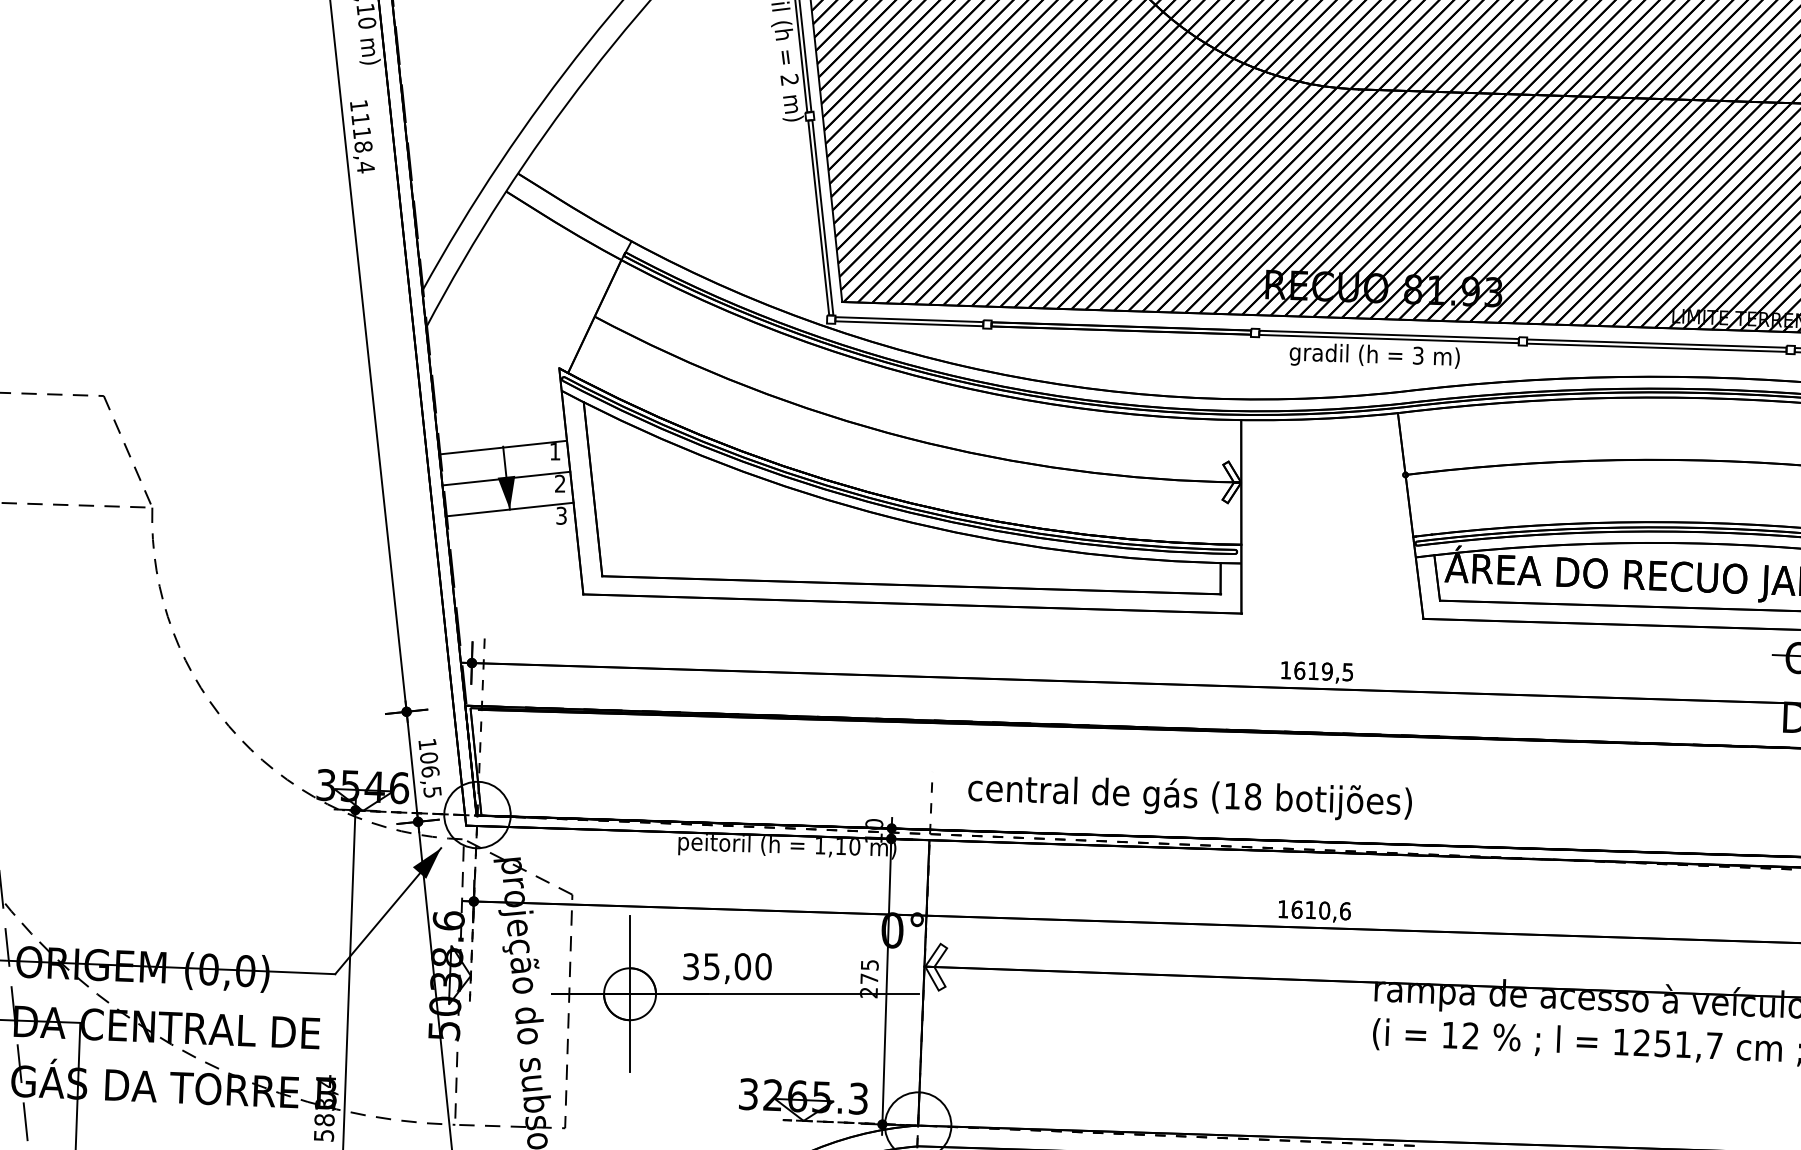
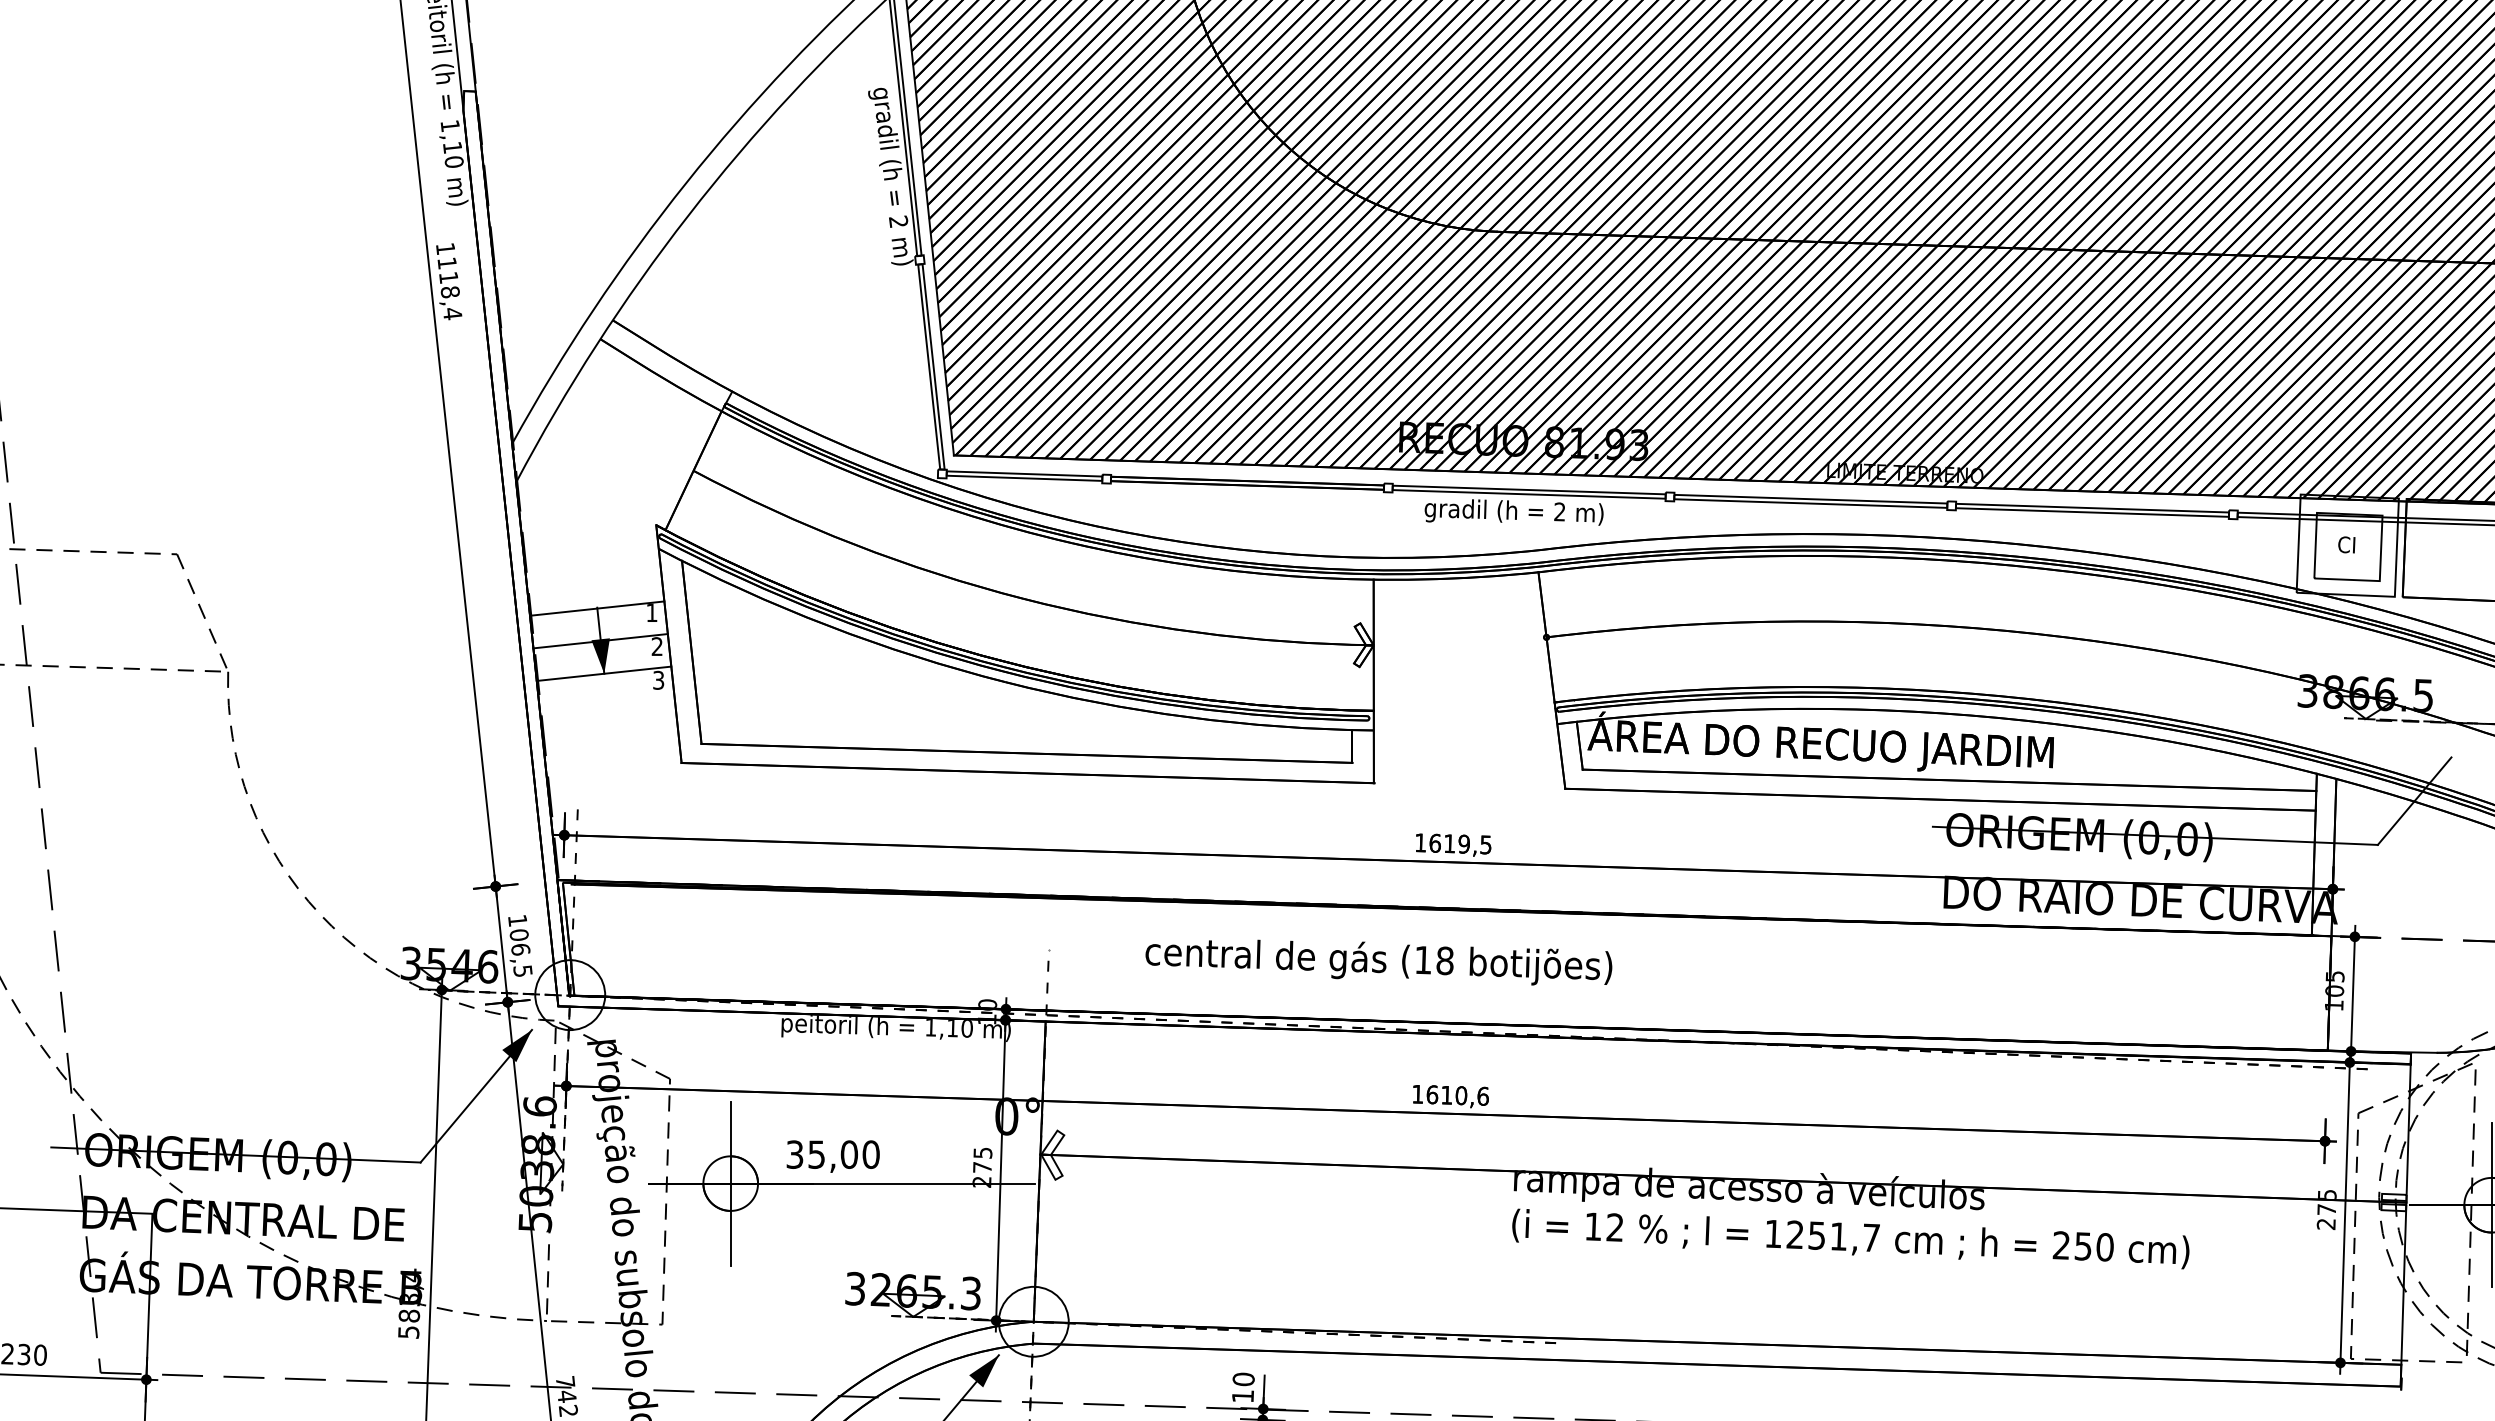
text: (1417, 355) -> (1559, 511), 3 -> 2
text: (1189, 798) -> (1378, 962), moved

